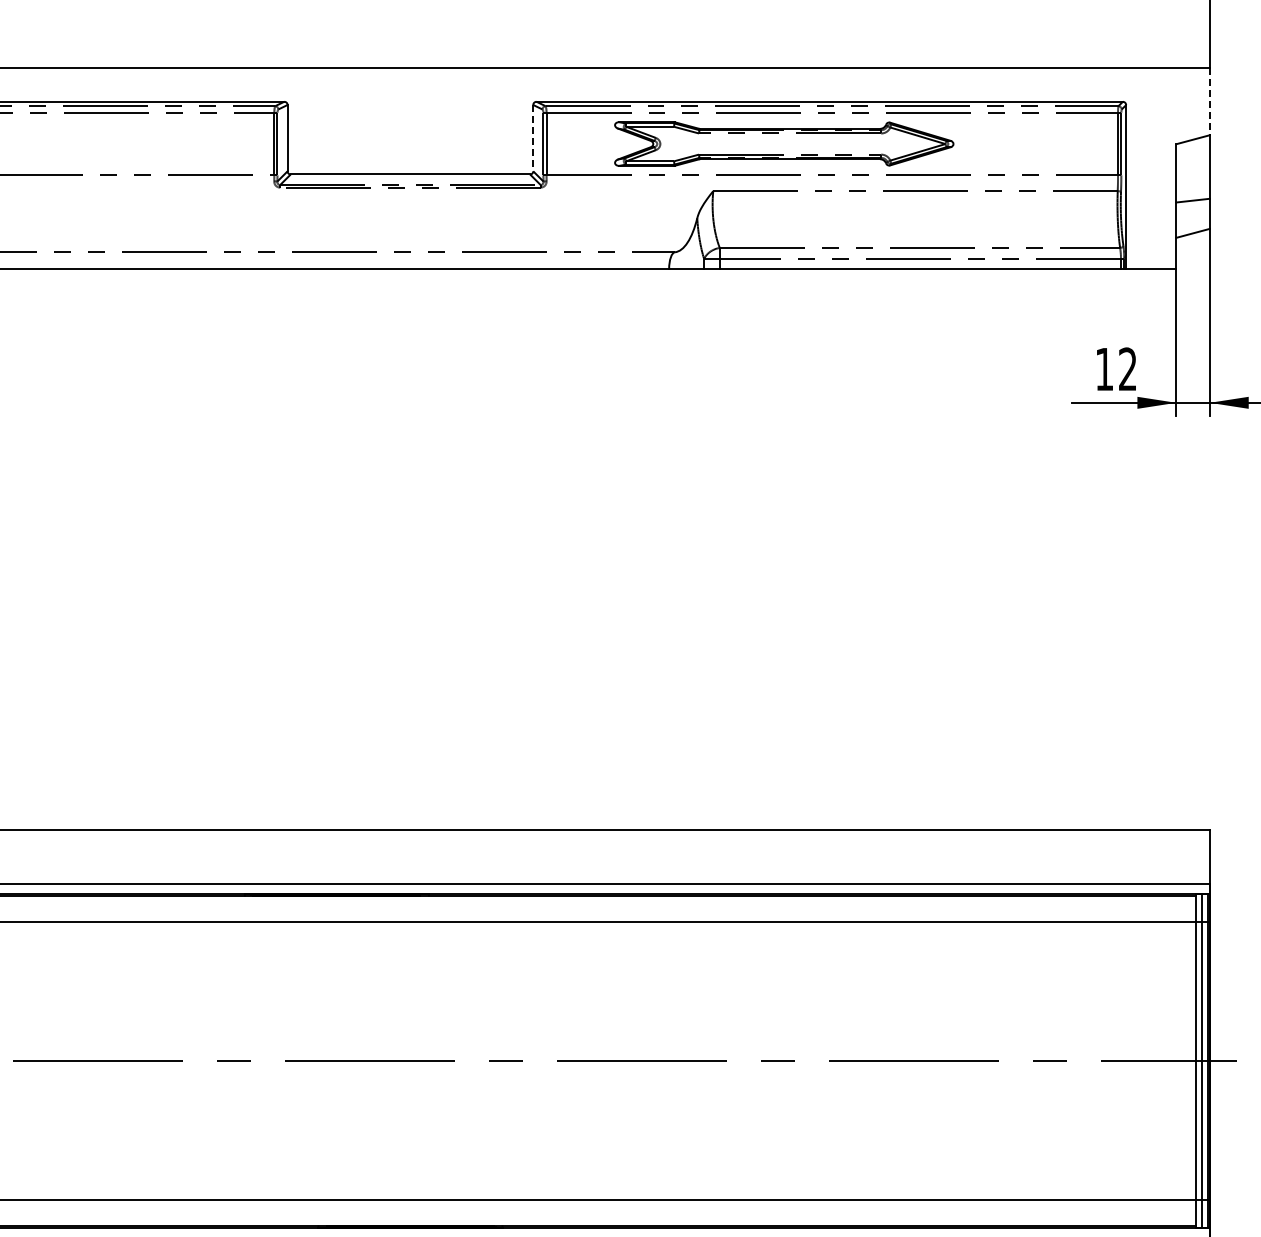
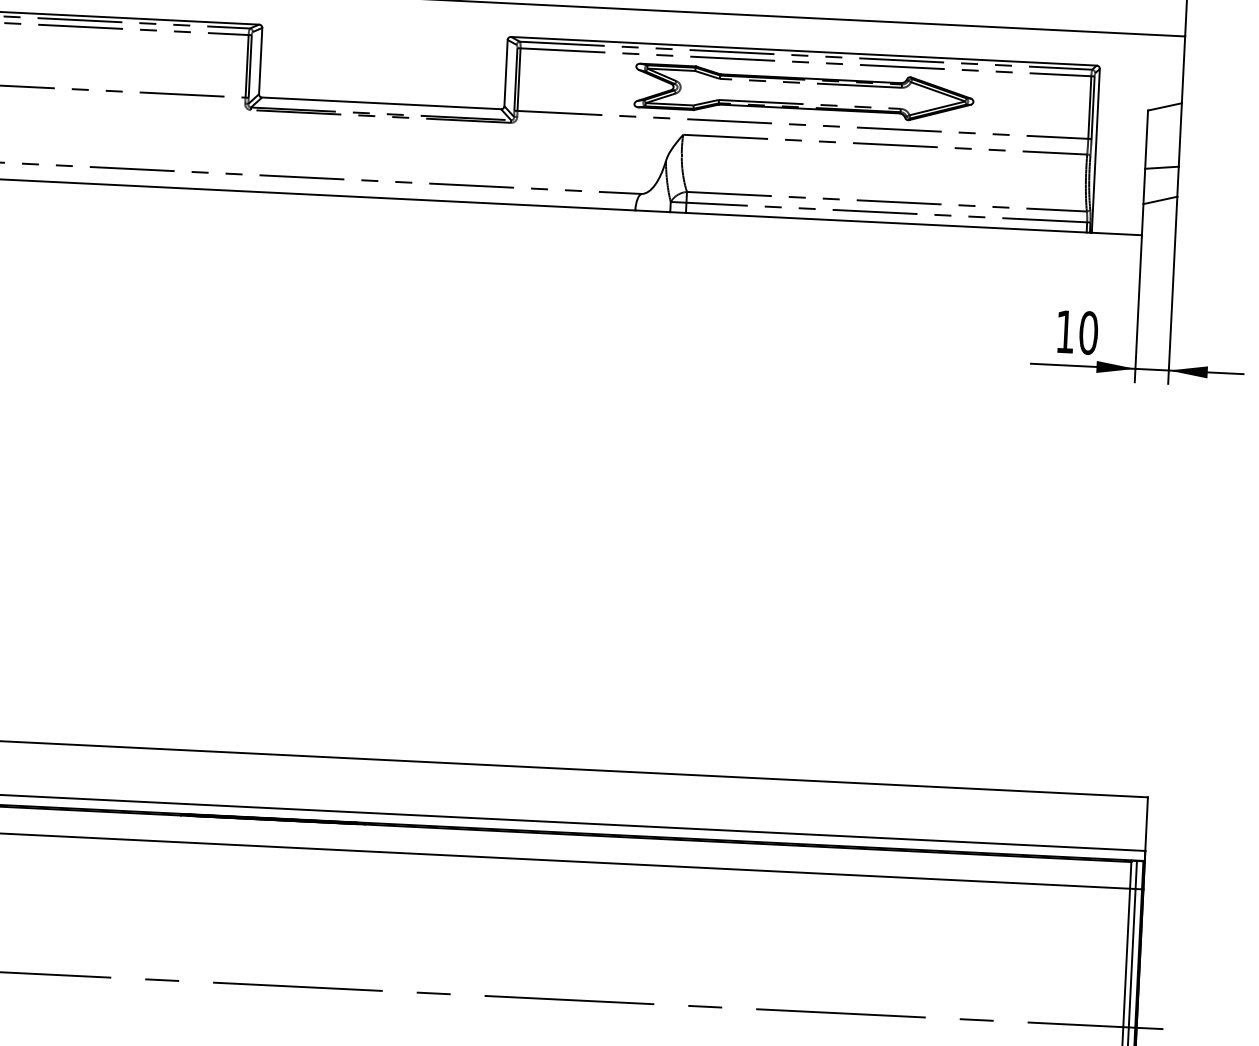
line: (1209, 102) -> (1183, 70), dashed -> solid
line: (533, 138) -> (506, 73), dashed -> solid
part: (784, 143) -> (804, 93), moved
text: (1127, 369) -> (1088, 333), 12 -> 10

